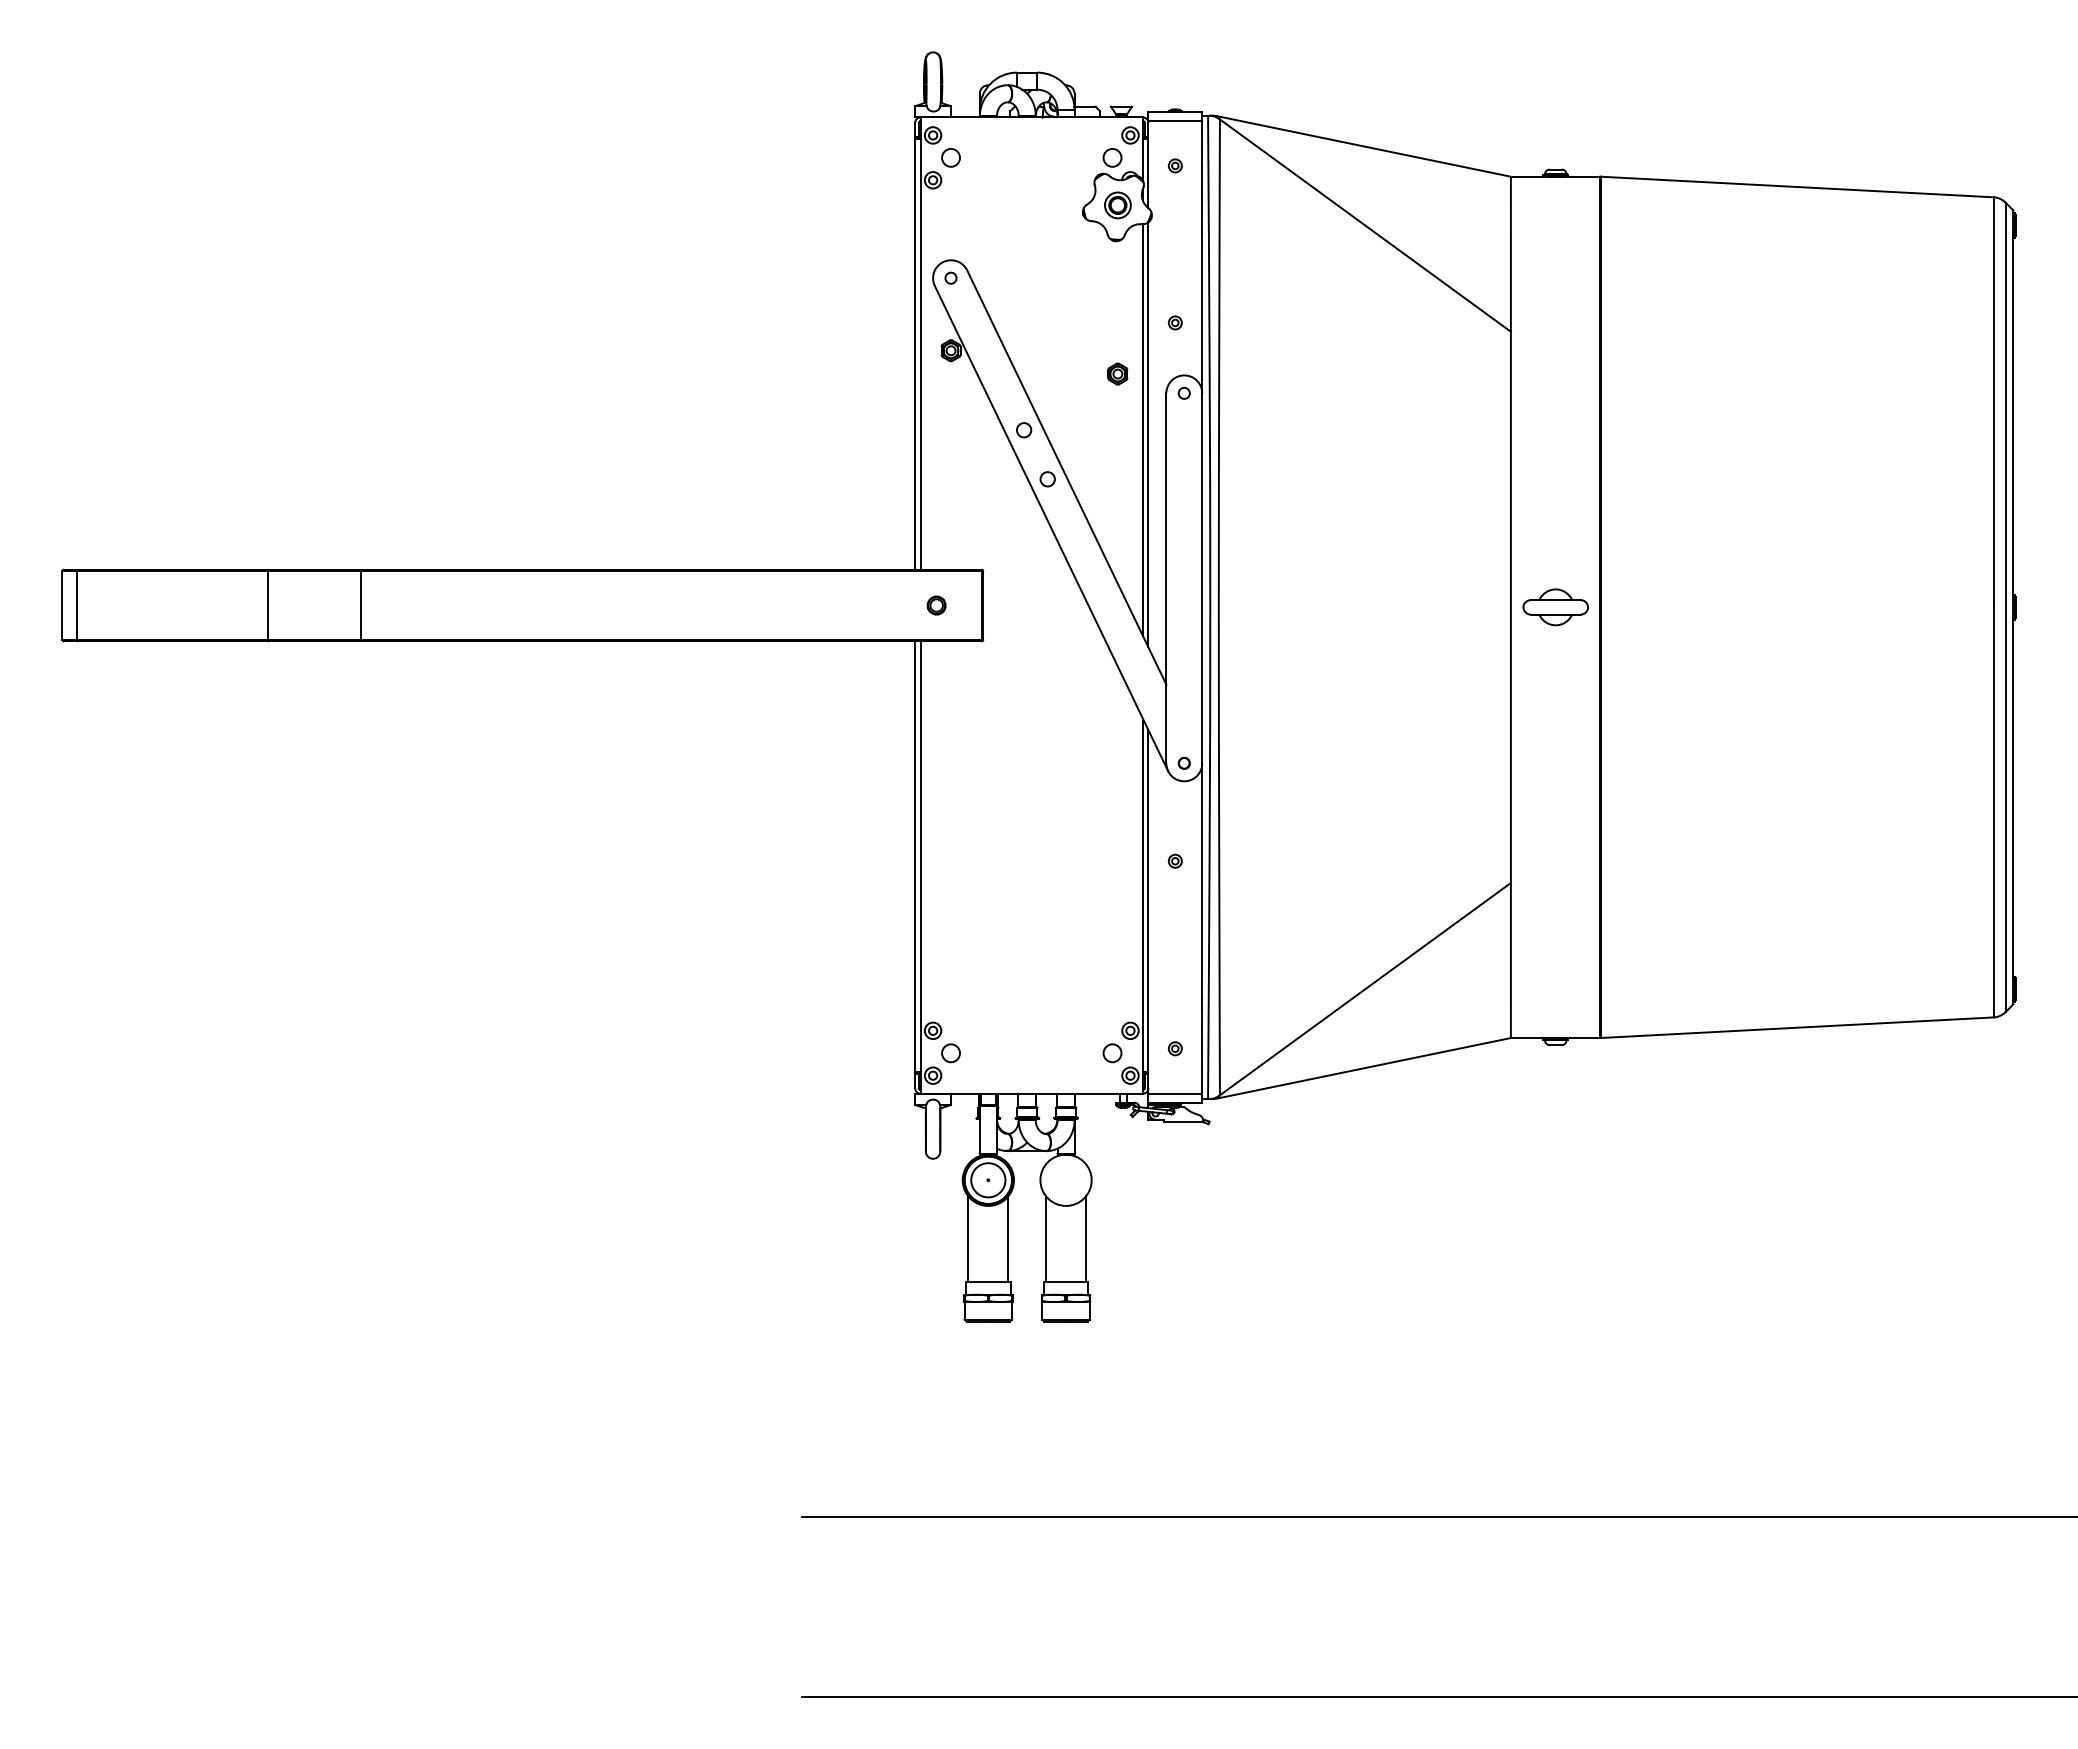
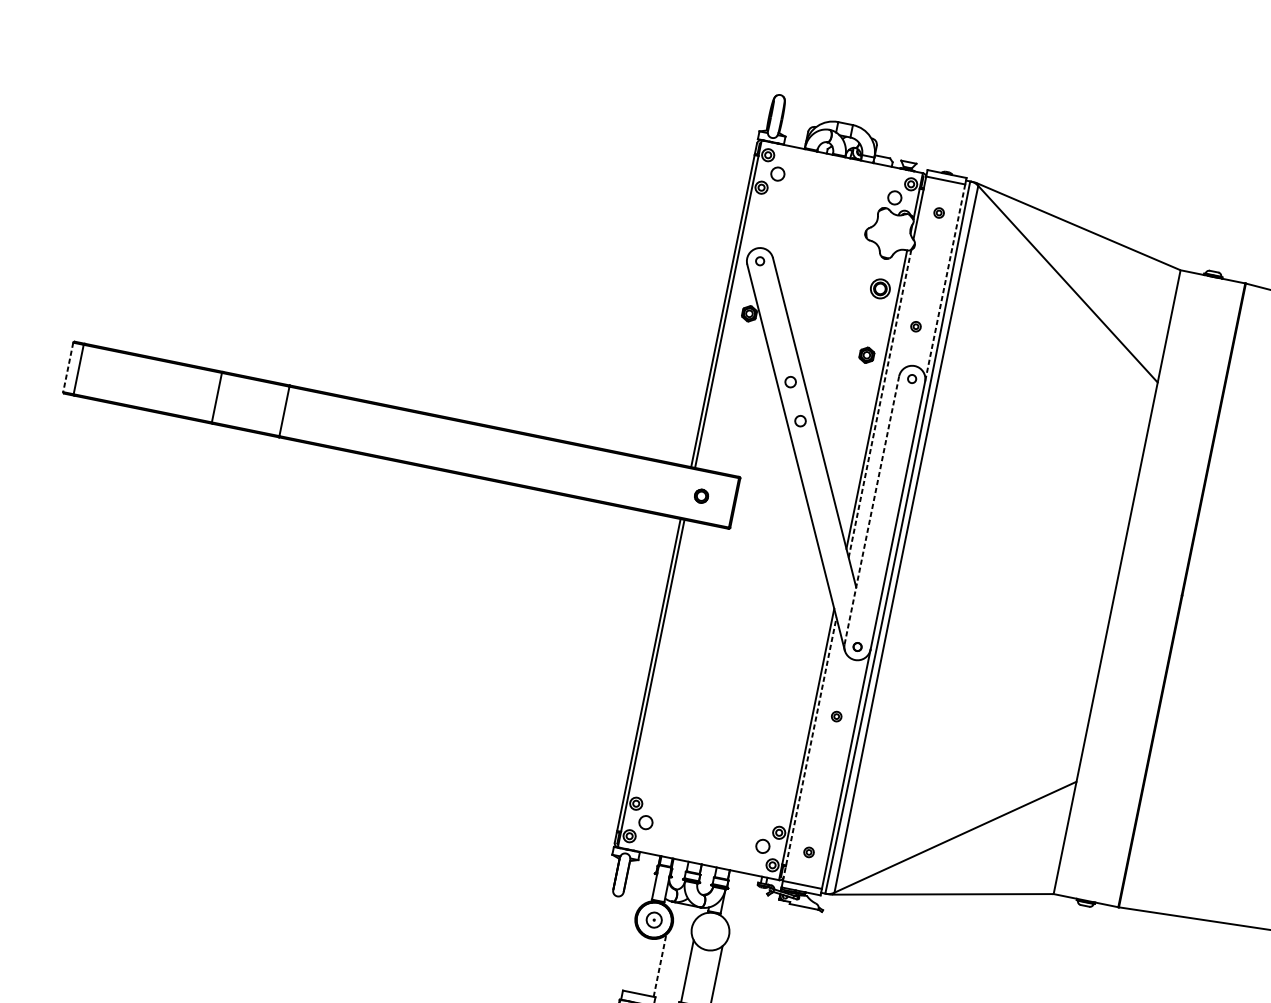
part: (1117, 205) -> (880, 288), moved
line: (1202, 257) -> (945, 283), solid -> dashed
line: (1148, 434) -> (880, 403), solid -> dashed
line: (1166, 577) -> (872, 509), solid -> dashed
line: (62, 606) -> (68, 368), solid -> dashed
part: (1555, 607) -> (1149, 588), removed
line: (1148, 911) -> (809, 749), solid -> dashed
circle: (988, 1180) -> (654, 920), size x0.6
line: (968, 1239) -> (631, 960), removed
line: (1008, 1239) -> (660, 965), solid -> dashed

